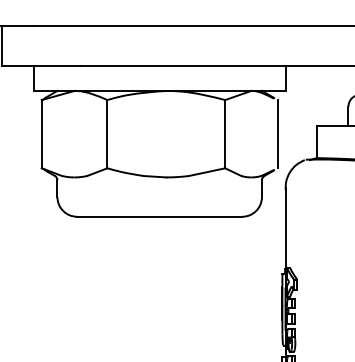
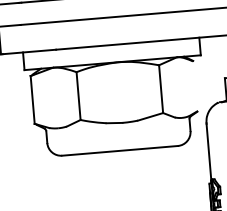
line: (277, 134) -> (197, 86), removed

